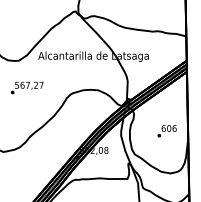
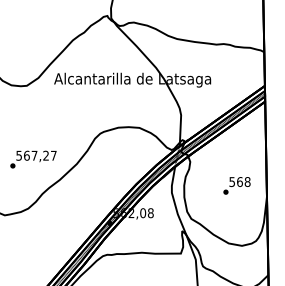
text: (27, 87) -> (33, 159), moved
text: (168, 128) -> (239, 181), 606 -> 568

